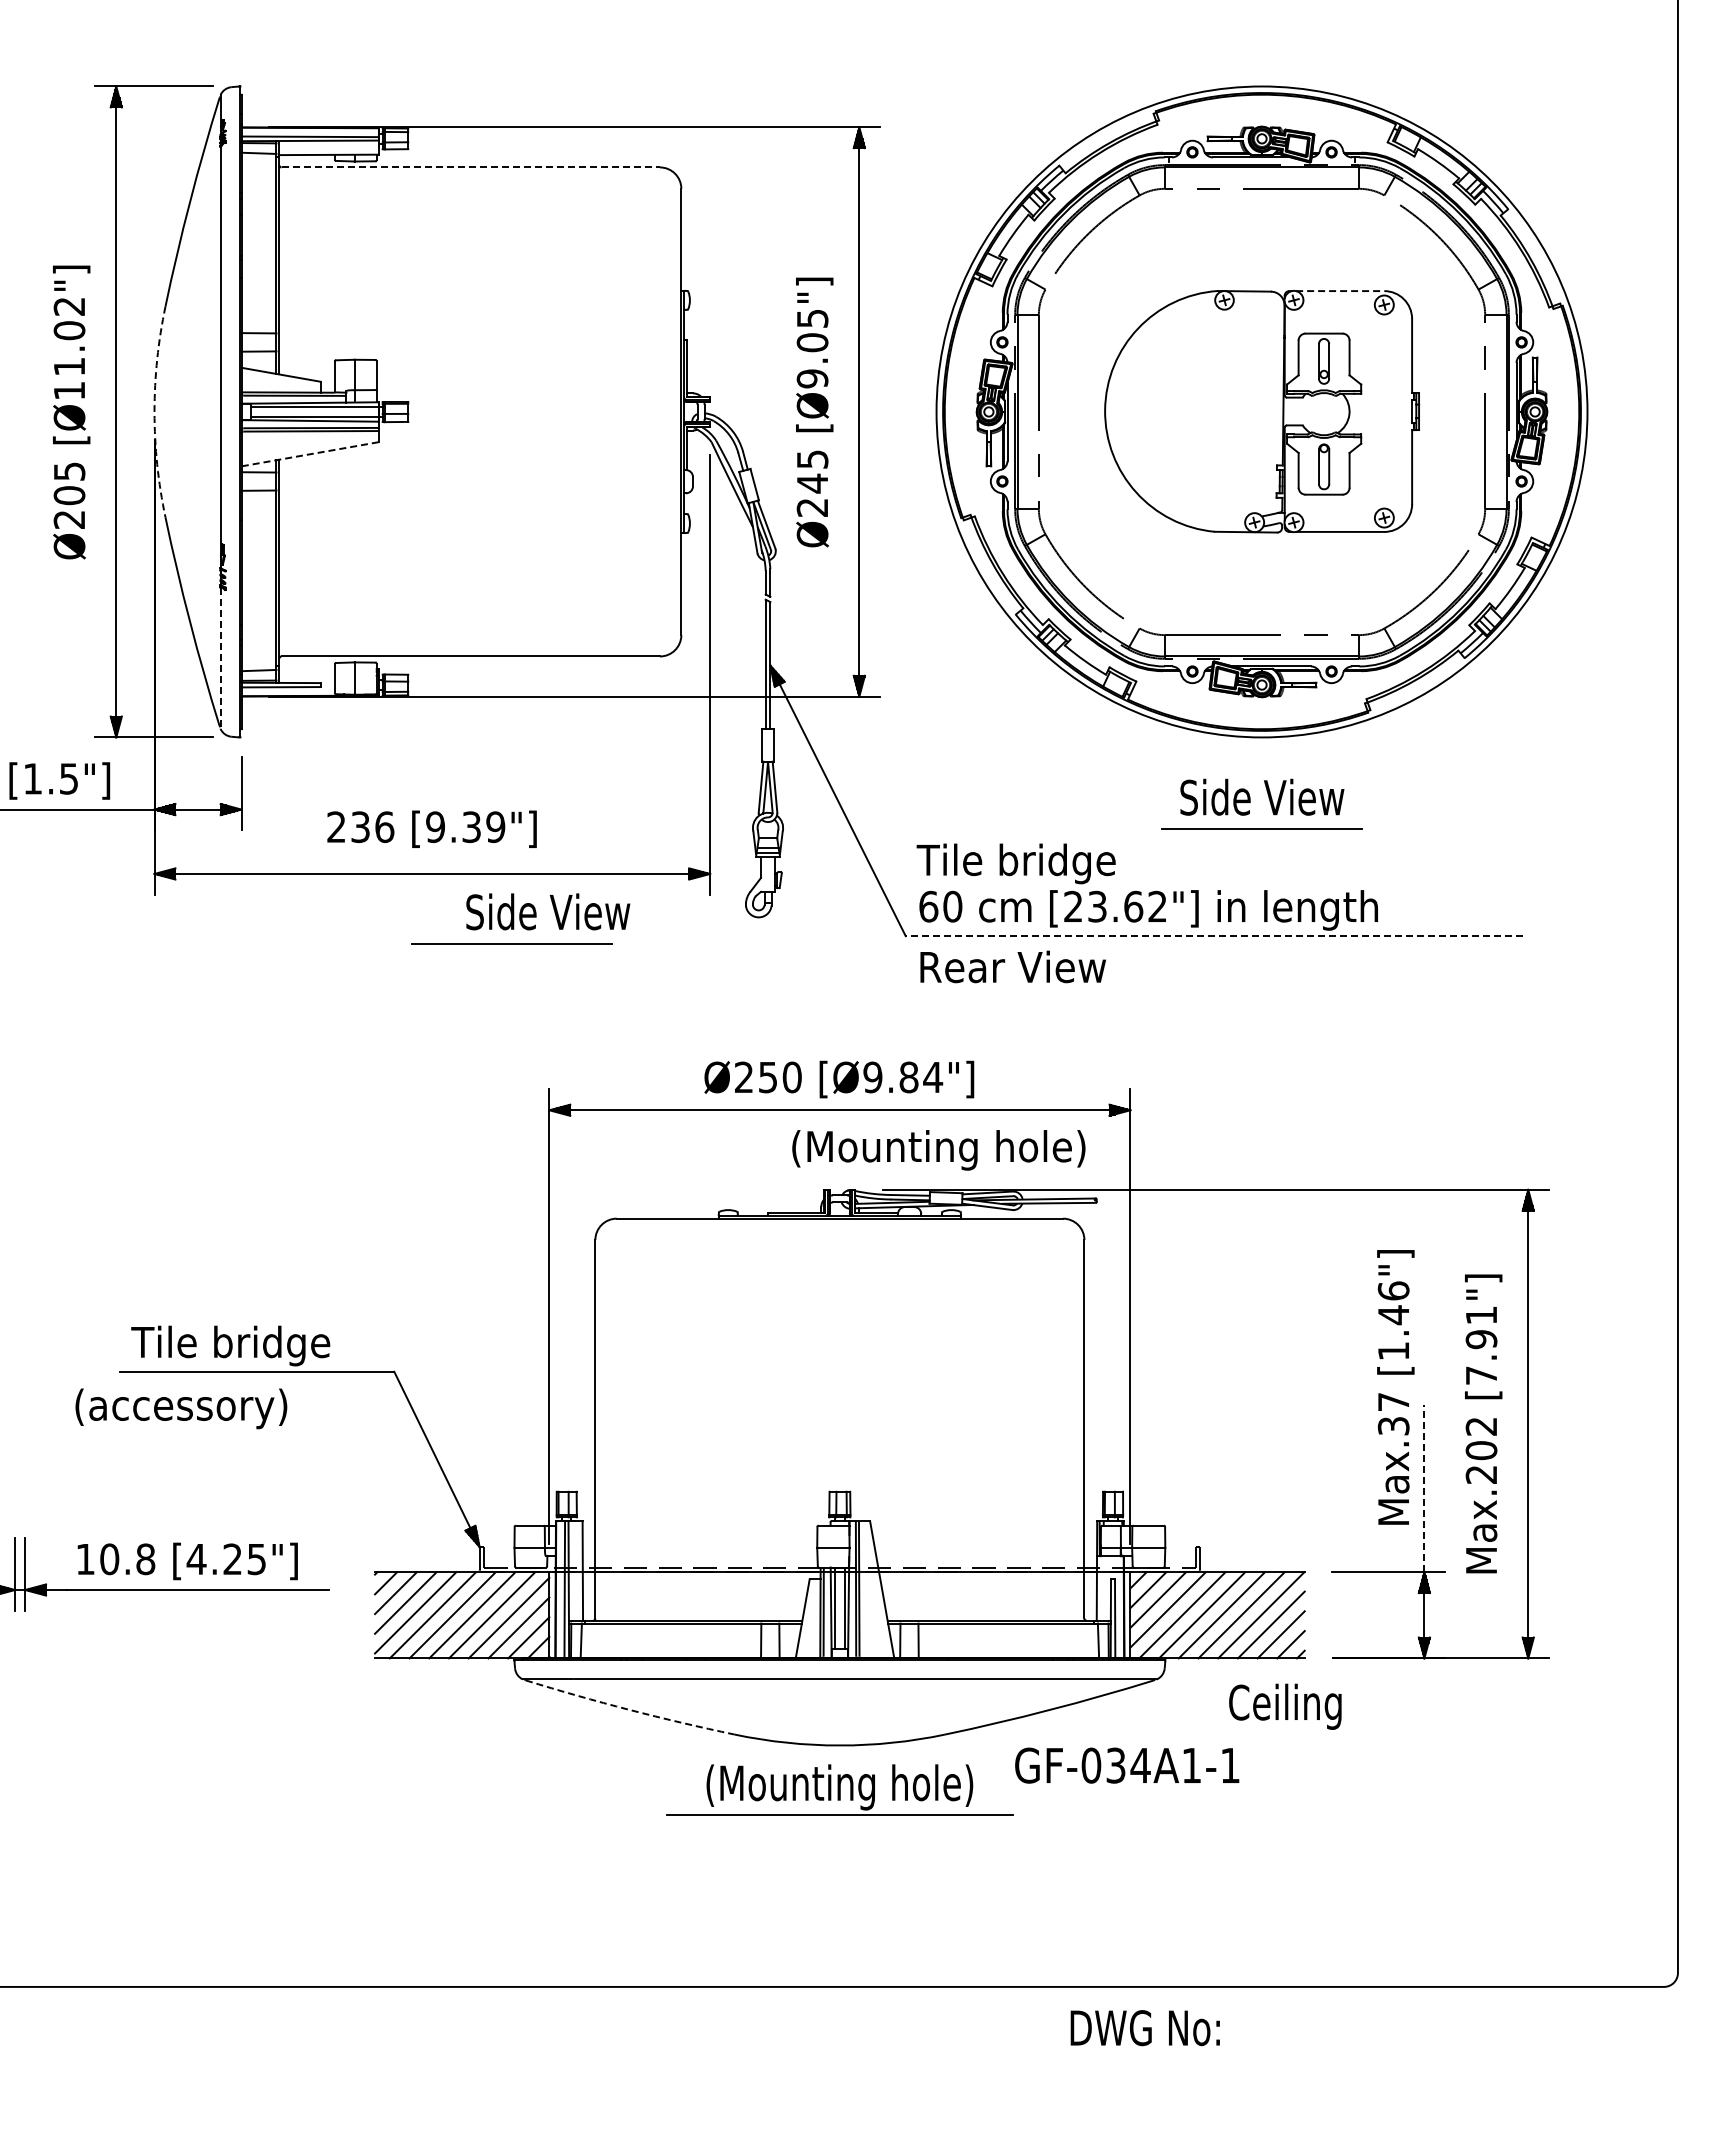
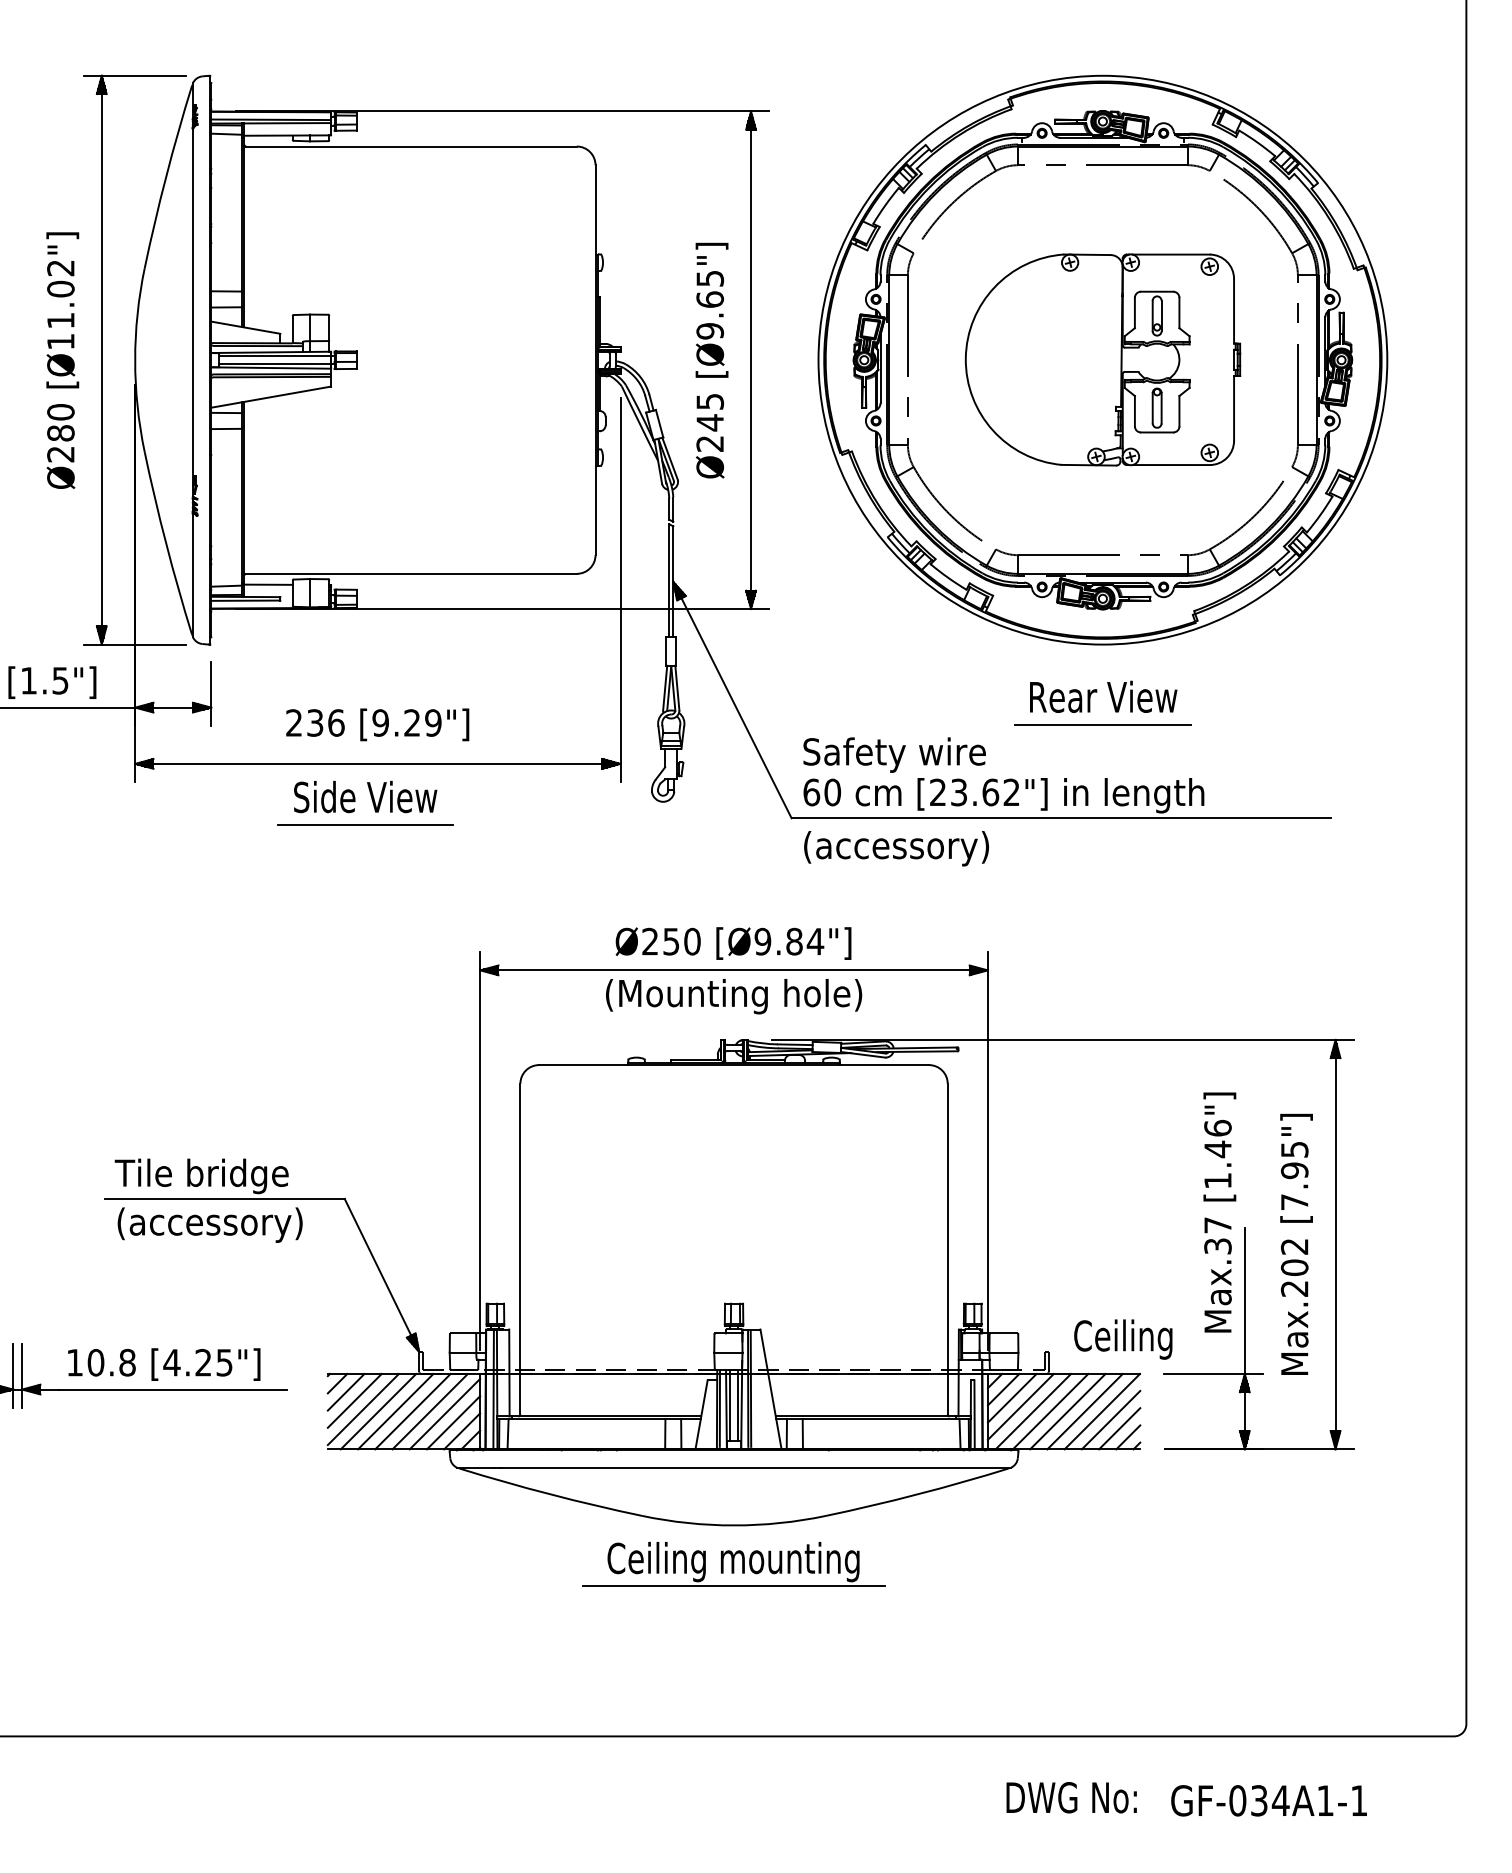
line: (471, 167) -> (412, 146), dashed -> solid
line: (1340, 291) -> (1171, 254), dashed -> solid
text: (812, 342) -> (710, 299), [Ø9.05"] -> [Ø9.65"]
arc: (154, 411) -> (135, 359), dashed -> solid
line: (310, 454) -> (271, 397), dashed -> solid
text: (69, 483) -> (60, 422), Ø205 -> Ø280
line: (220, 658) -> (192, 575), dashed -> solid
line: (306, 668) -> (267, 584), added
text: (1262, 796) -> (1103, 696), Side View -> Rear View
text: (471, 827) -> (412, 723), [9.39"] -> [9.29"]
text: (1022, 863) -> (893, 754), Tile bridge -> Safety wire
text: (548, 911) -> (365, 796), moved
line: (1214, 936) -> (1061, 818), dashed -> solid
line: (511, 943) -> (364, 824), moved
text: (1025, 970) -> (896, 848), Rear View -> (accessory)
text: (938, 1150) -> (733, 996), moved
text: (1481, 1315) -> (1294, 1149), [7.91"] -> [7.95"]
text: (181, 1408) -> (210, 1224), moved
line: (1424, 1488) -> (1244, 1300), dashed -> solid
text: (1285, 1706) -> (1123, 1339), moved
arc: (629, 1709) -> (550, 1493), dashed -> solid
text: (1127, 1765) -> (1269, 1800), moved
text: (839, 1787) -> (733, 1562), (Mounting hole) -> Ceiling mounting
text: (1144, 2028) -> (1071, 1798), moved

